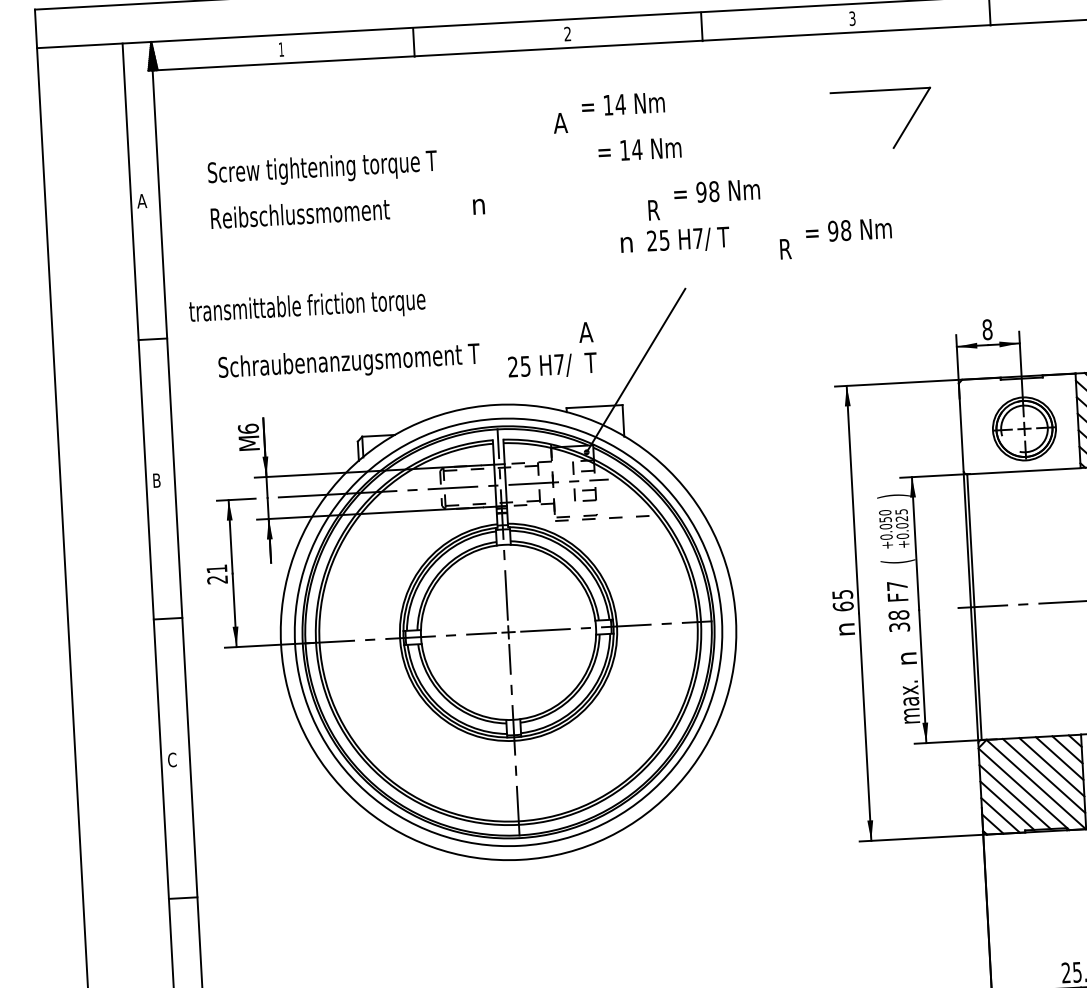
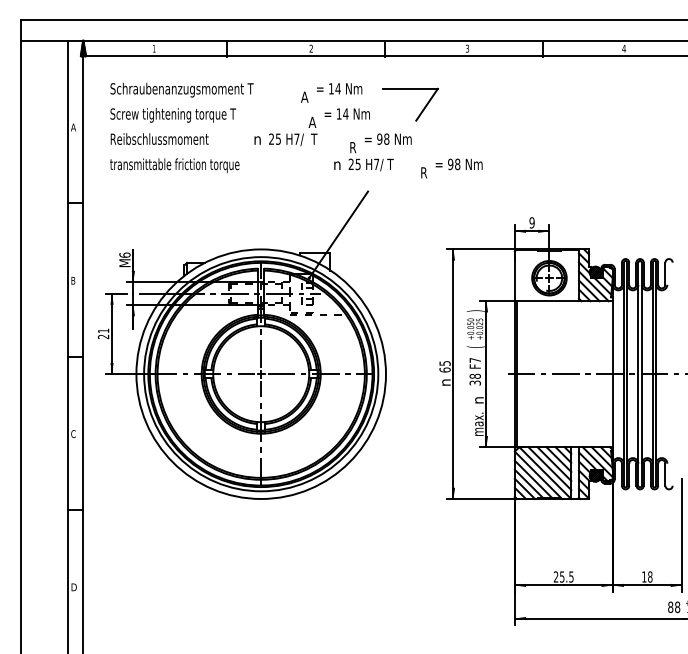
part: (900, 132) -> (420, 112), moved
text: (306, 307) -> (174, 165), moved
text: (986, 329) -> (531, 222), 8 -> 9
text: (552, 350) -> (293, 131), moved
text: (348, 361) -> (181, 89), moved

